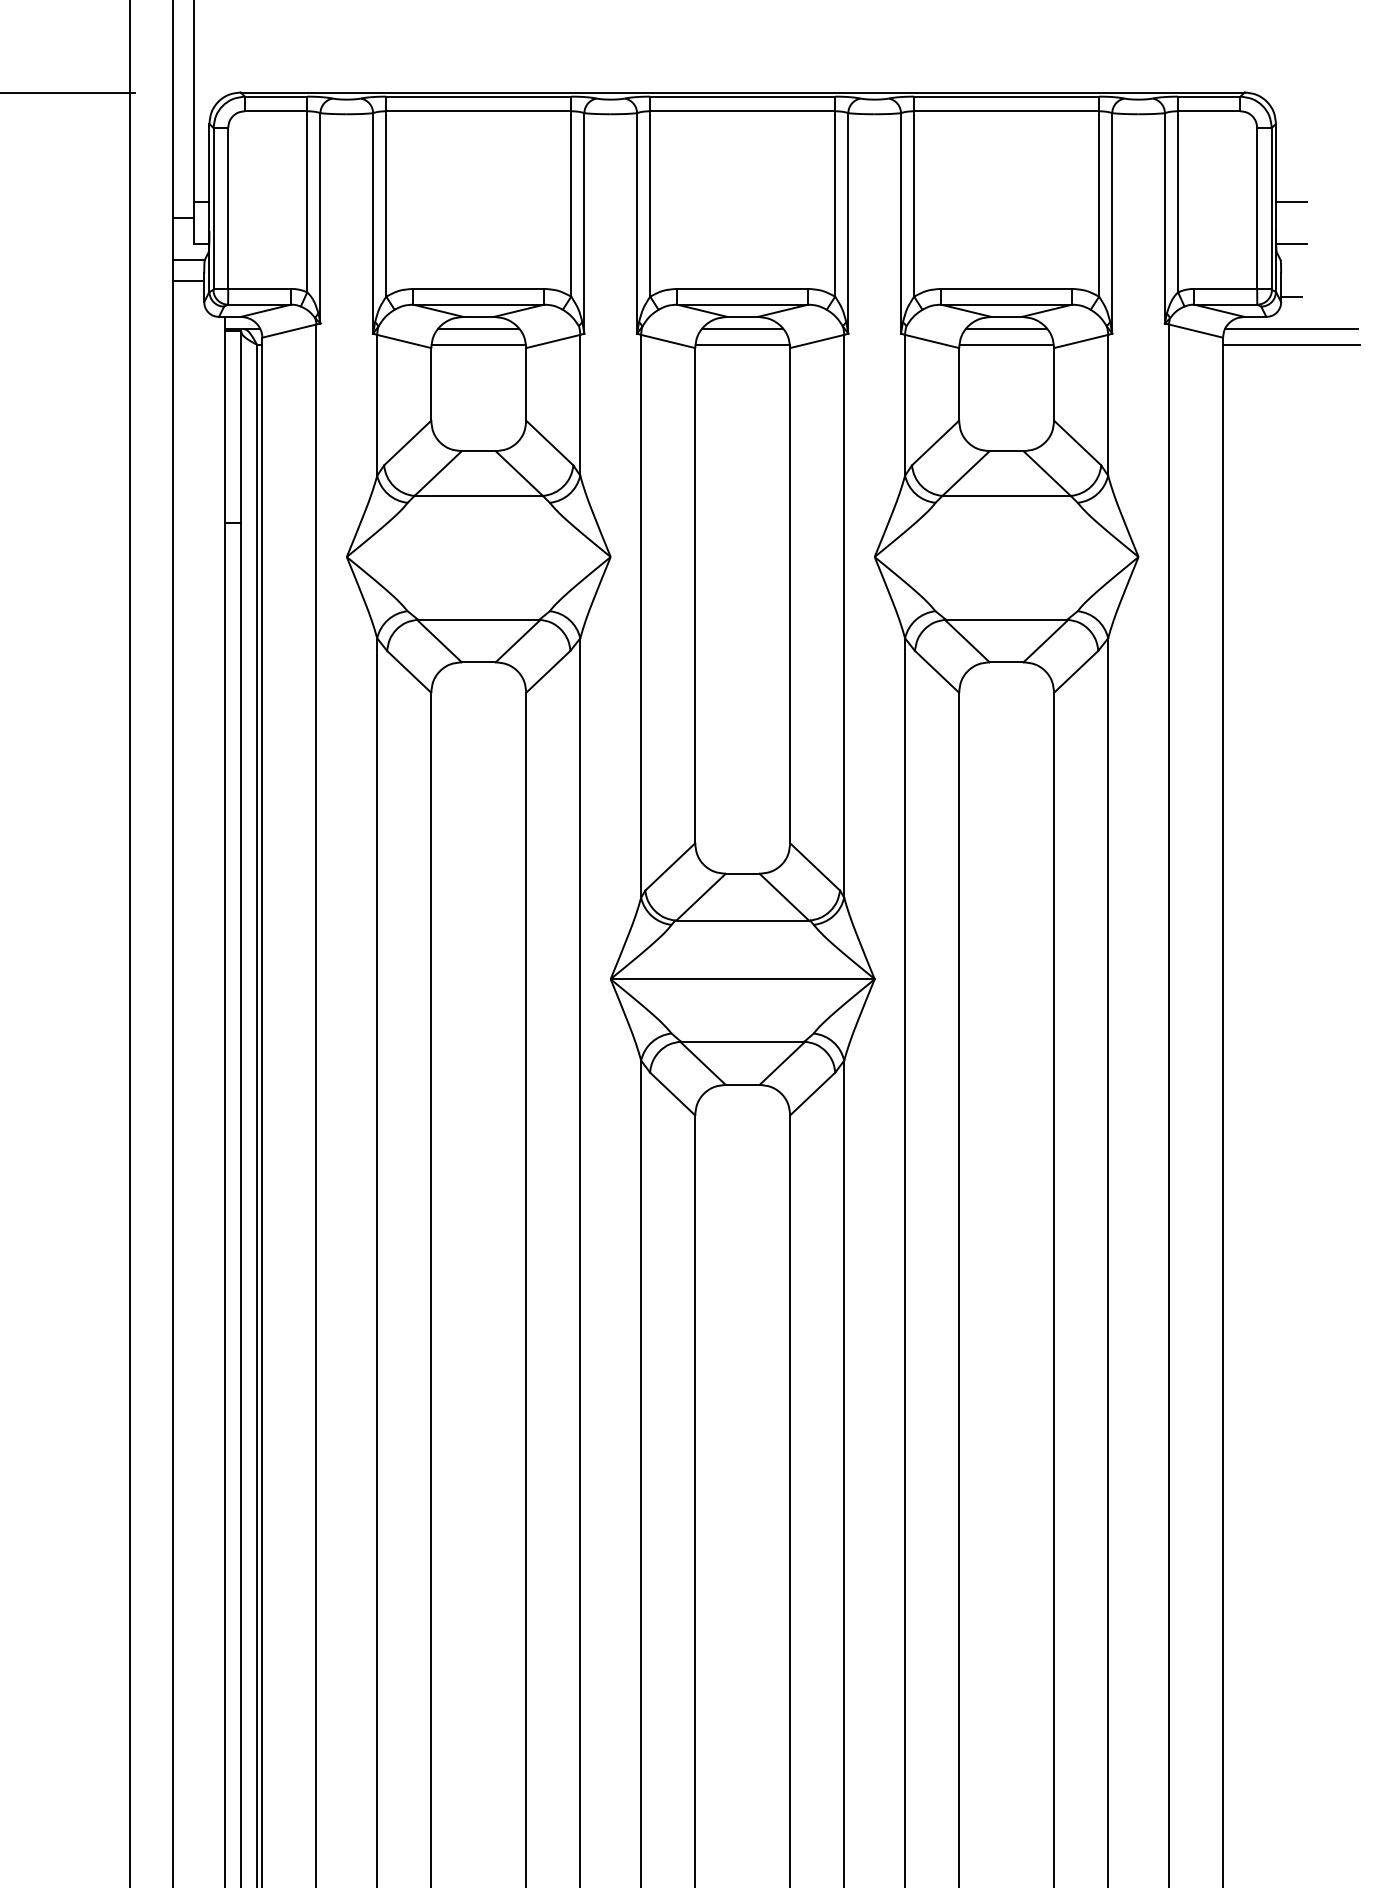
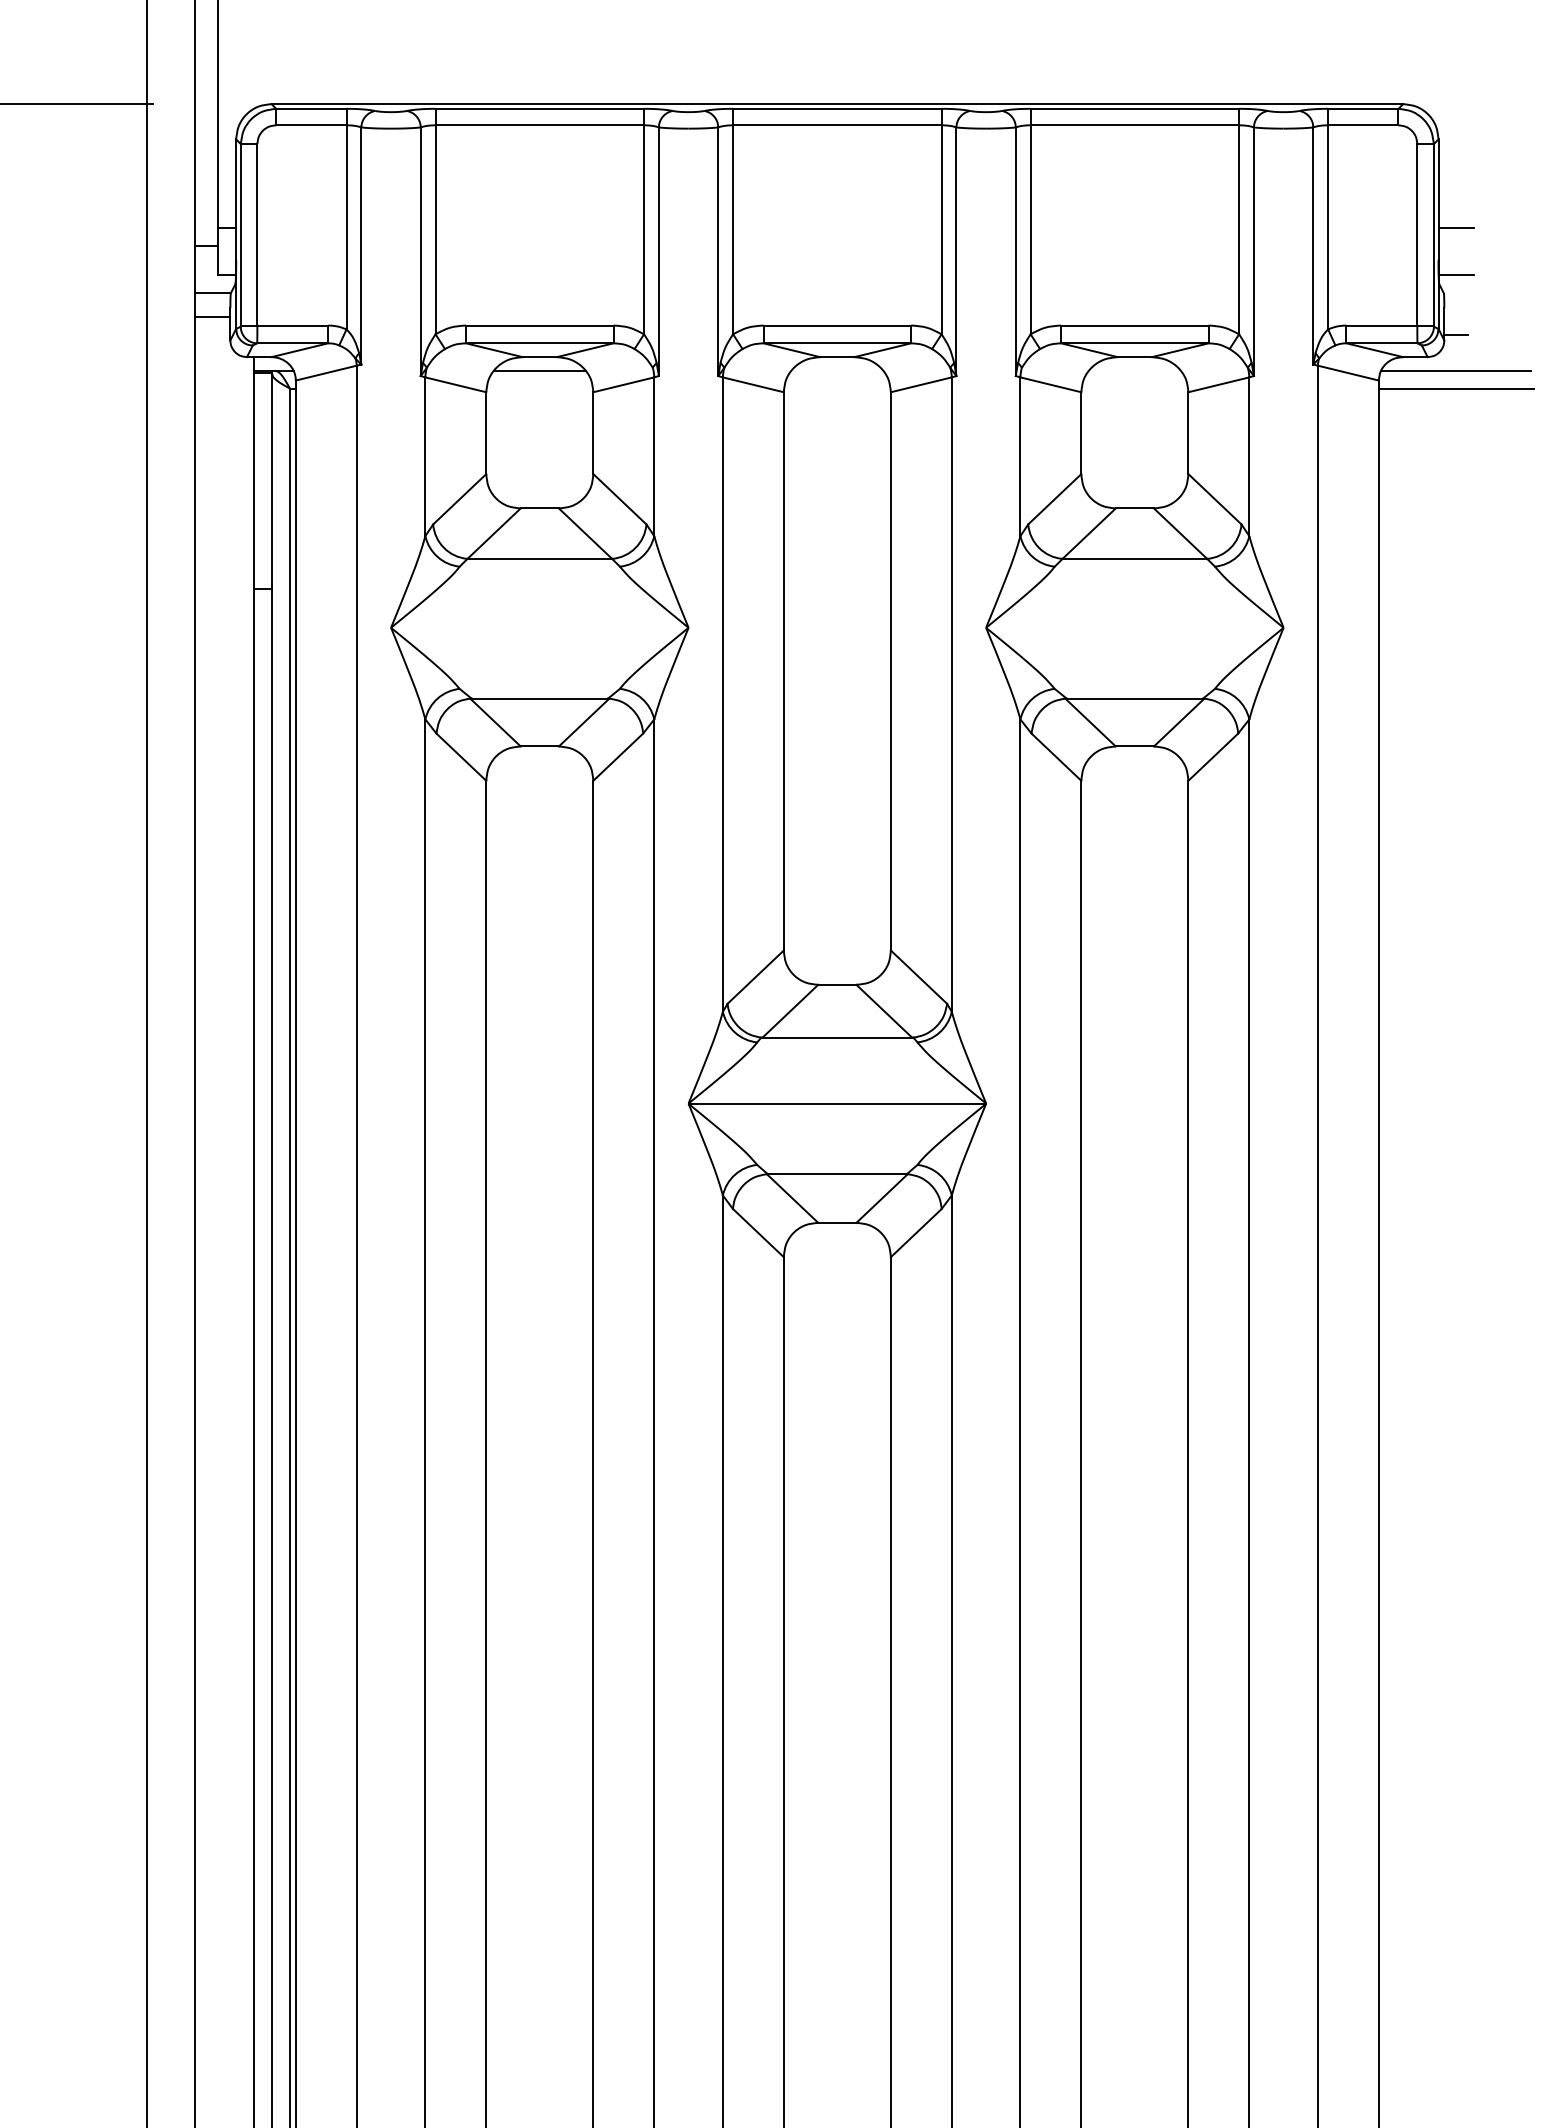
line: (742, 328) -> (837, 370), removed
line: (1006, 328) -> (1134, 370), removed
line: (478, 344) -> (539, 388), removed
line: (742, 344) -> (837, 388), removed
line: (1006, 344) -> (1134, 388), removed

